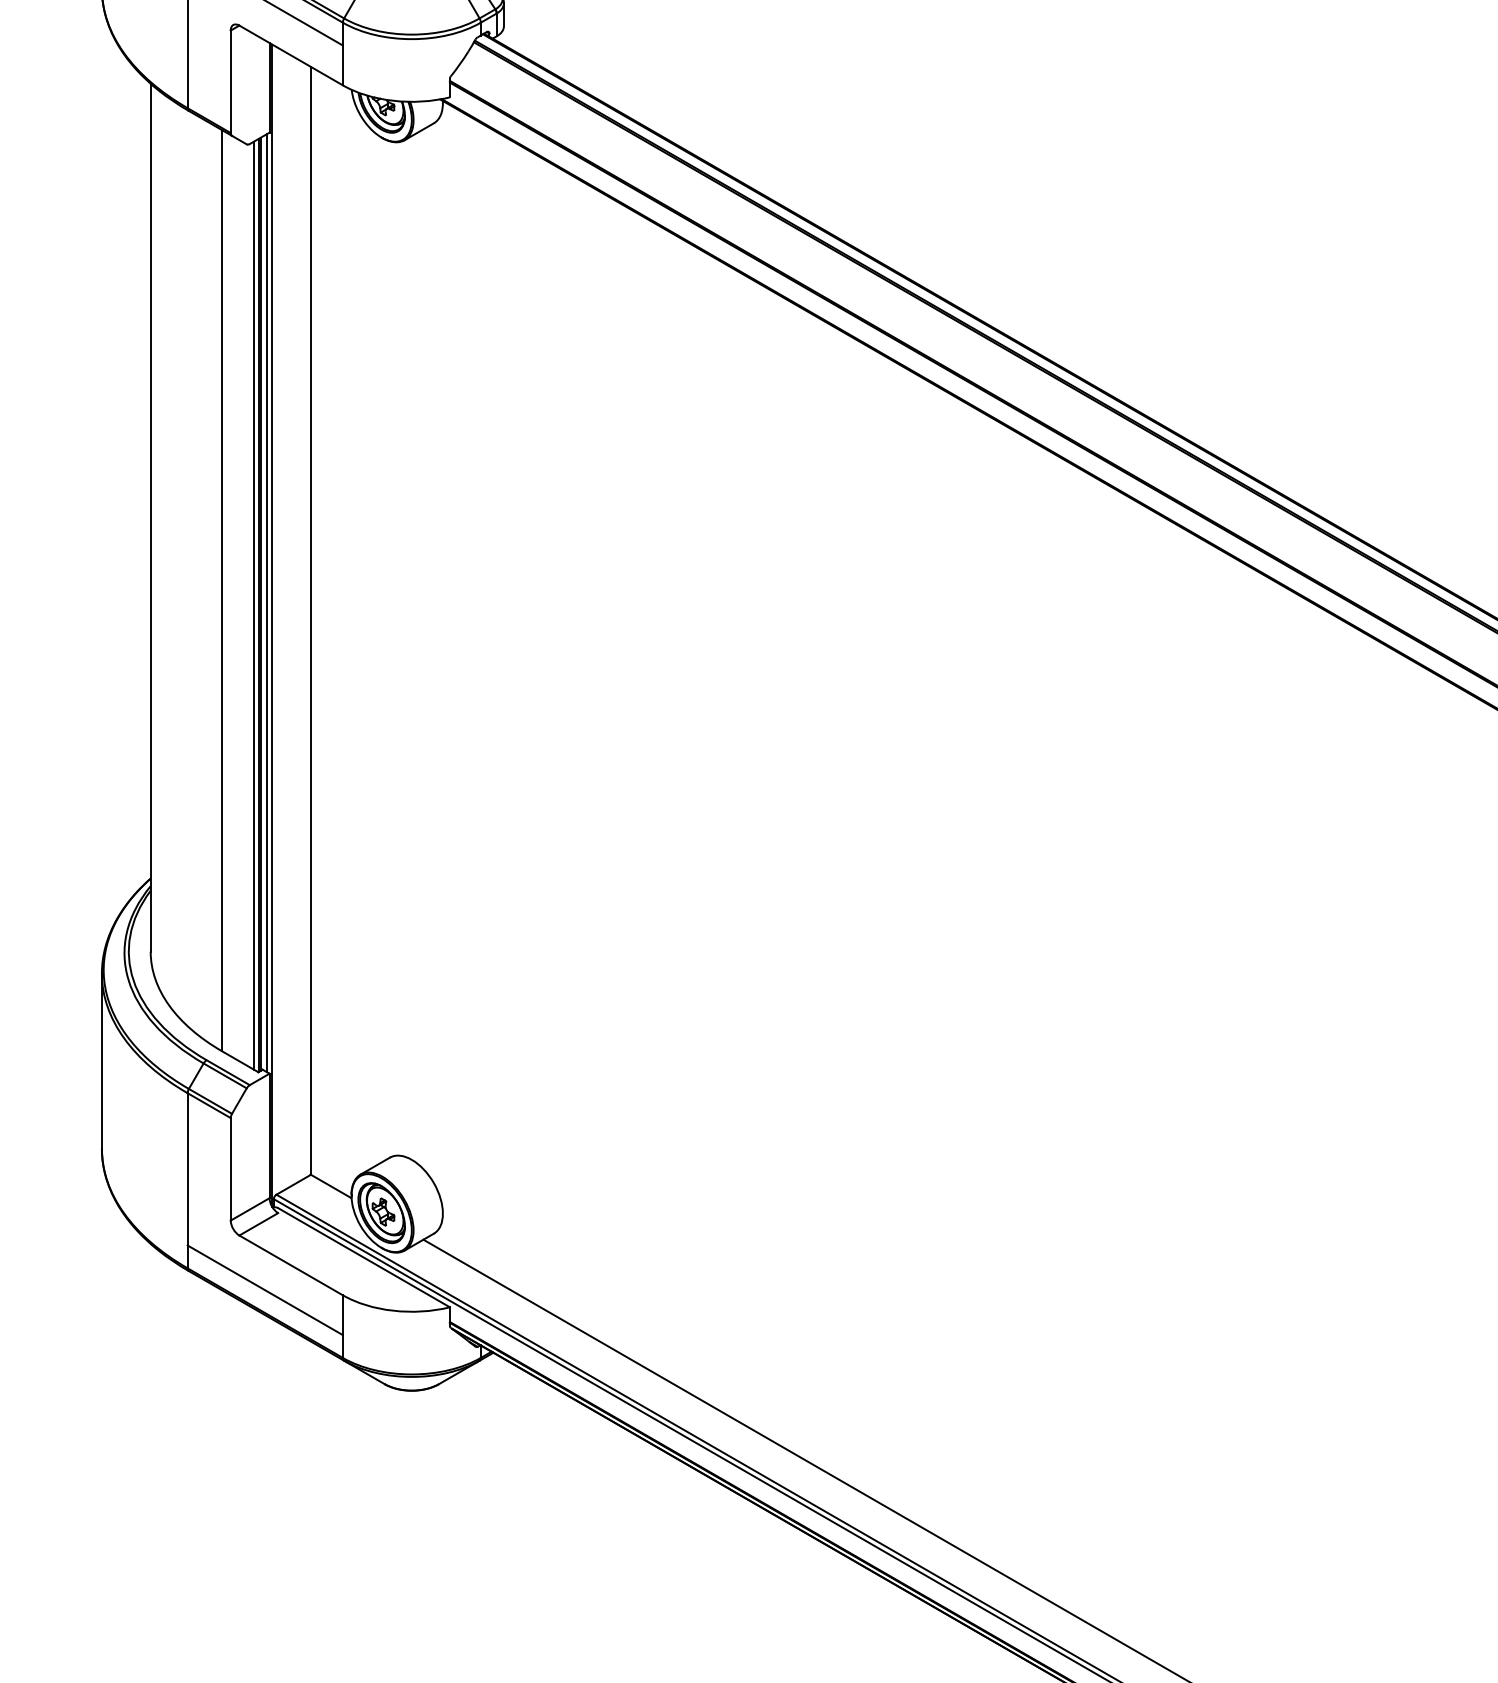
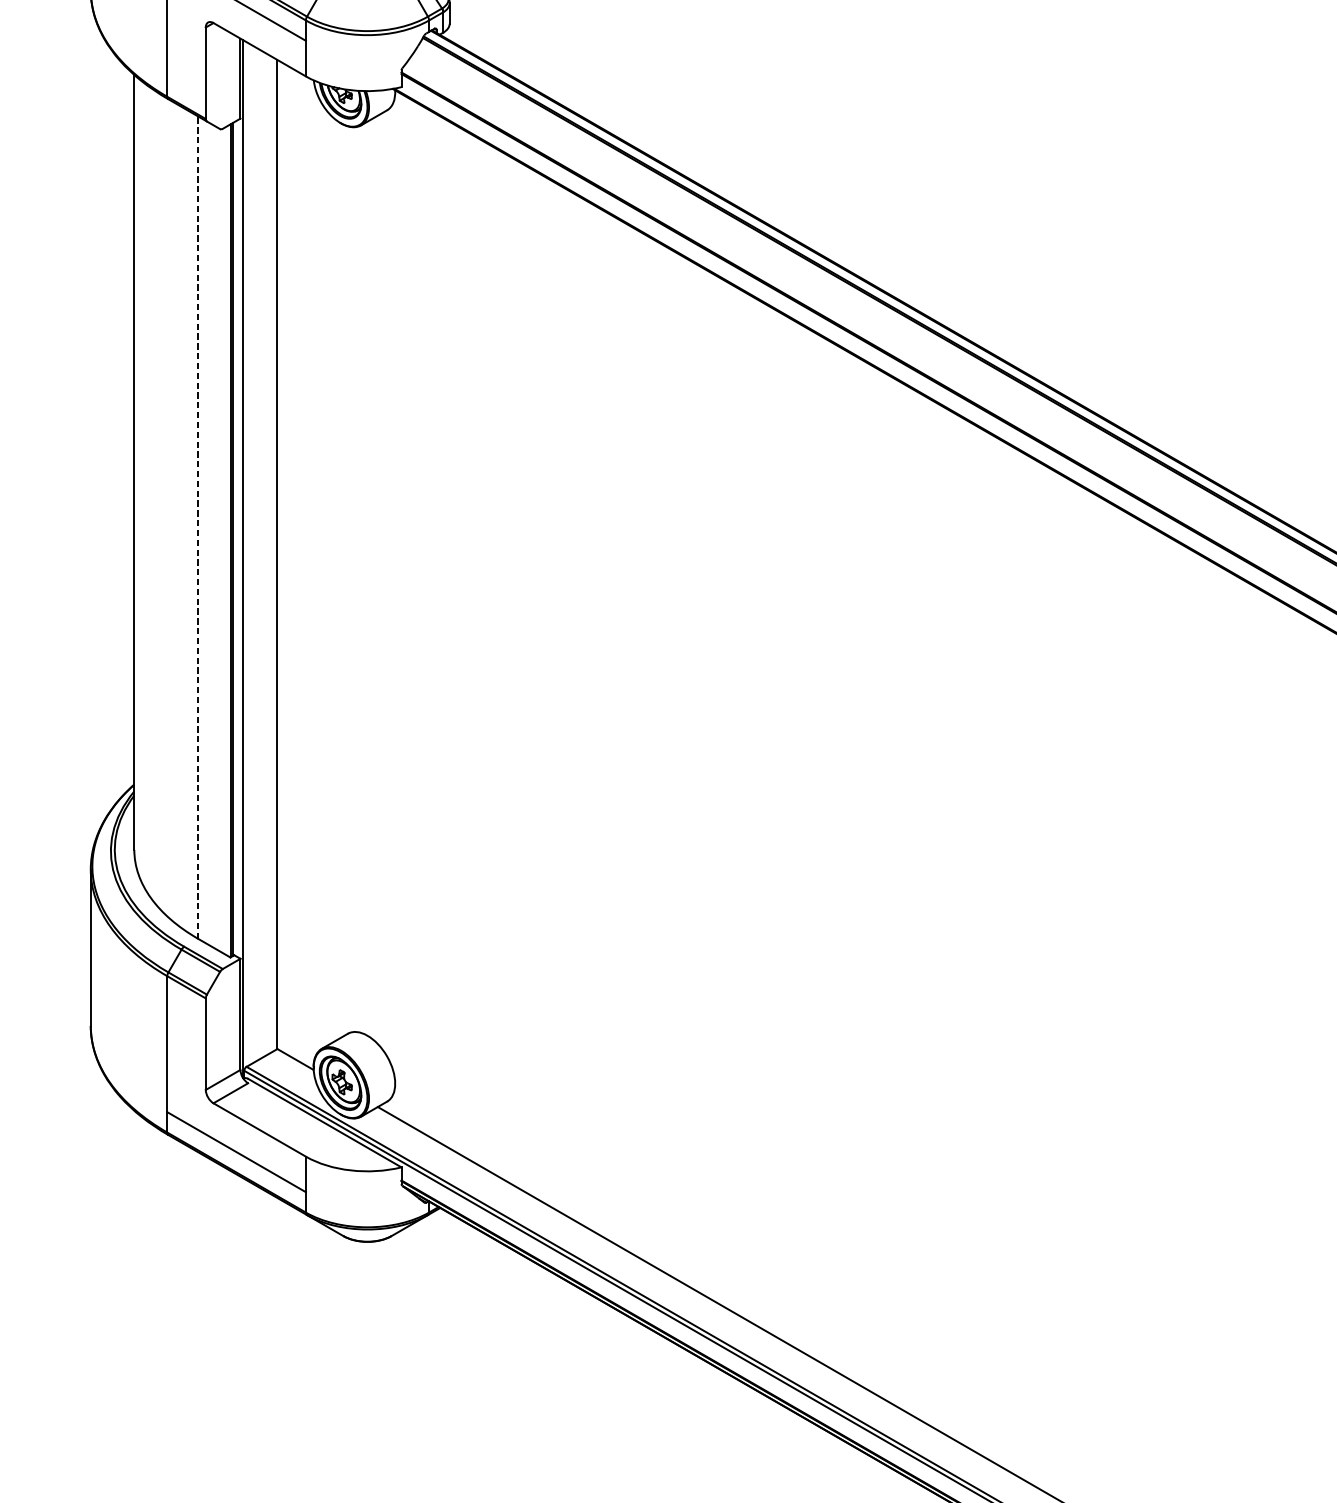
line: (222, 590) -> (198, 527), solid -> dashed
line: (266, 603) -> (237, 539), removed
line: (254, 605) -> (227, 540), removed

